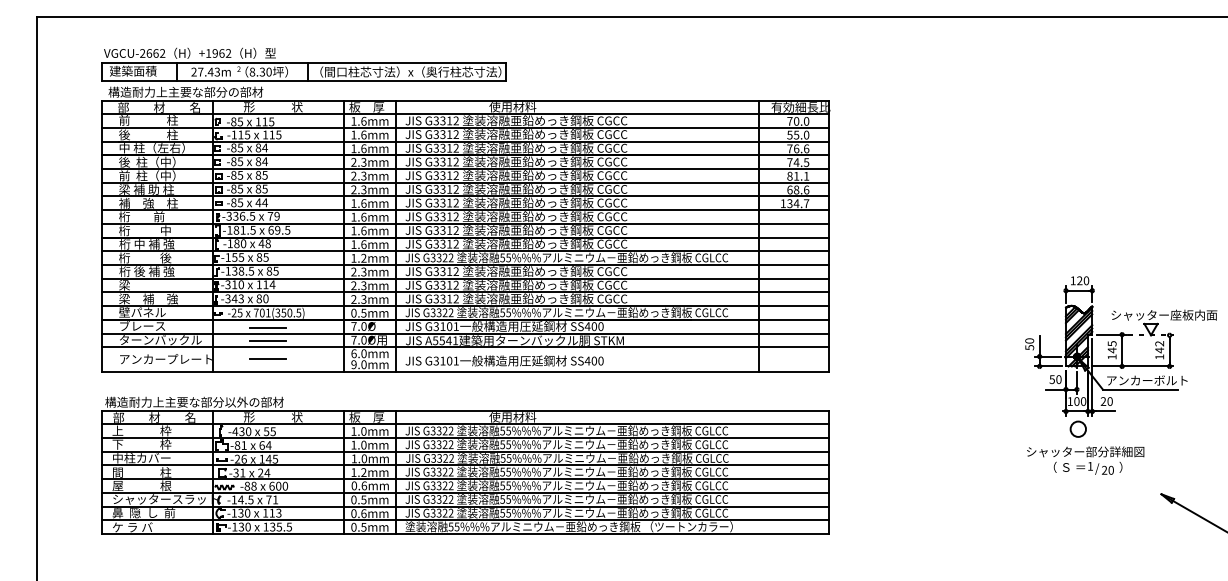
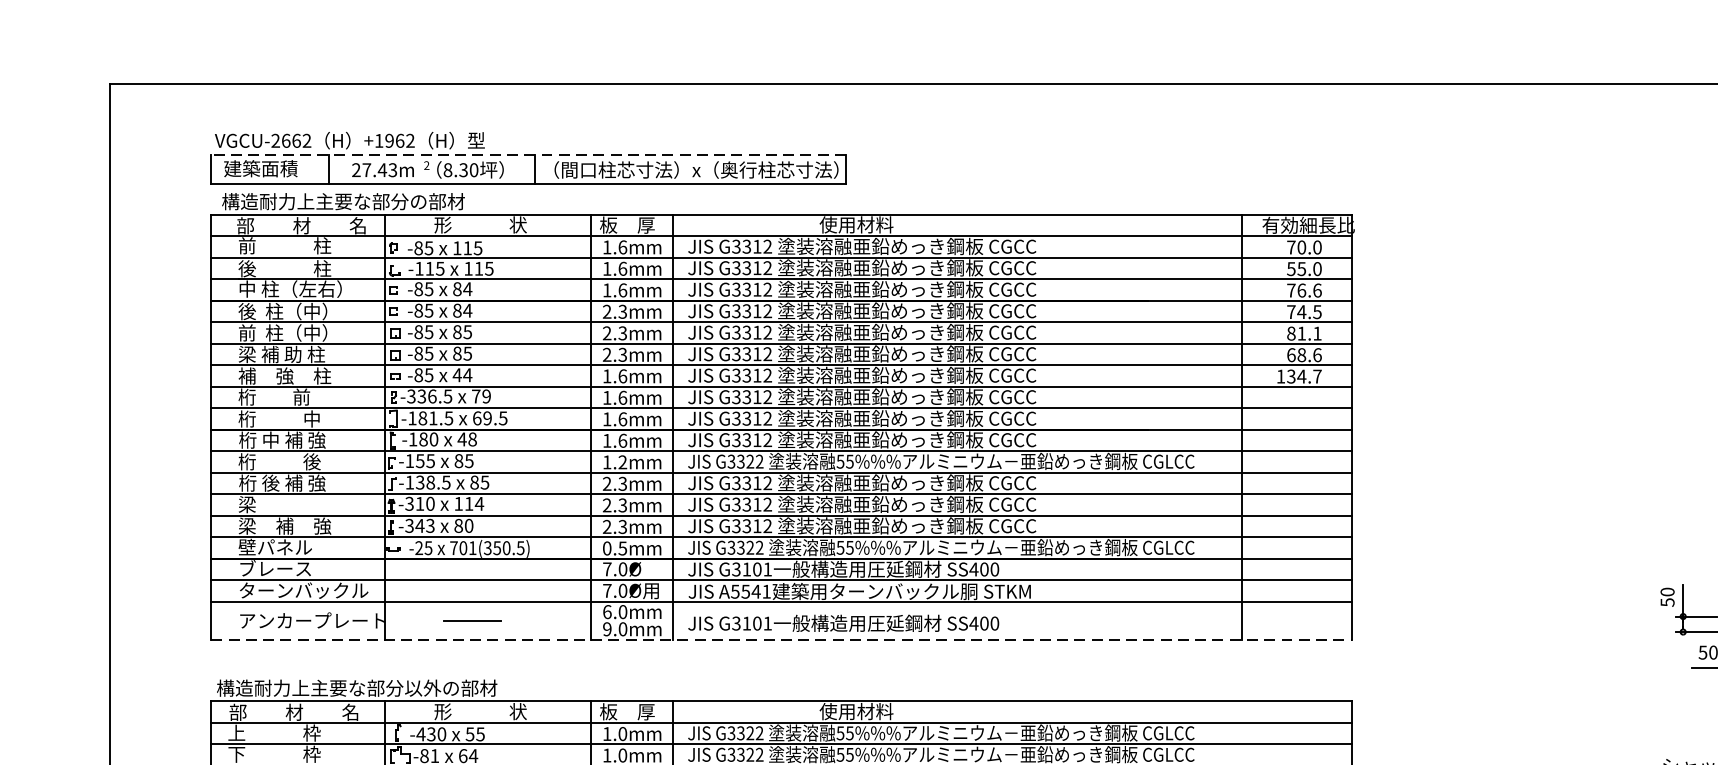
line: (303, 62) -> (528, 155), solid -> dashed
line: (268, 327) -> (473, 570), removed
line: (268, 341) -> (473, 592), removed
line: (465, 371) -> (782, 639), solid -> dashed

